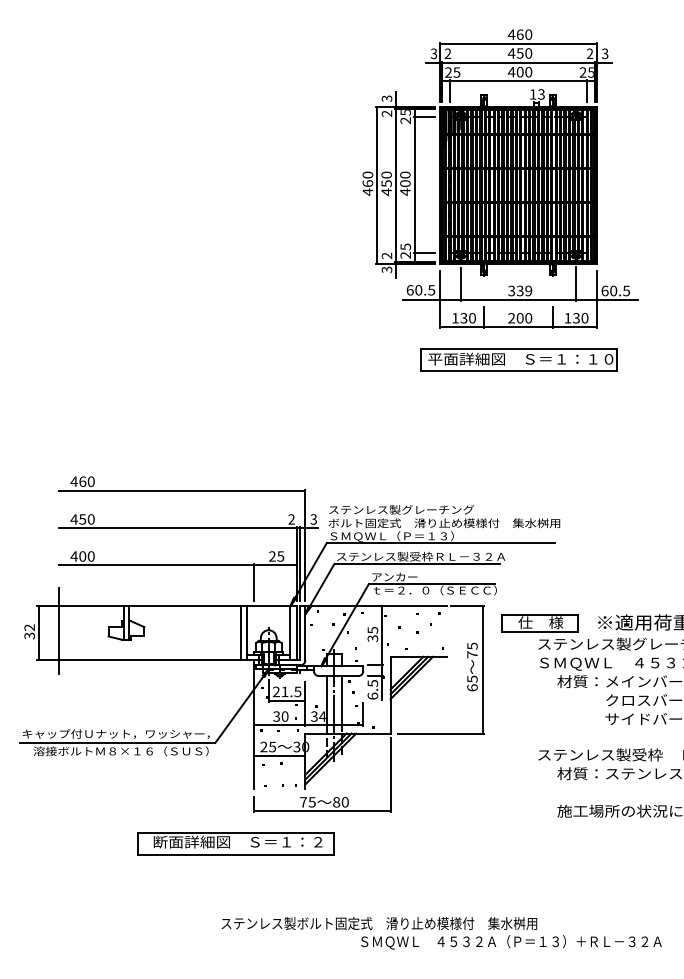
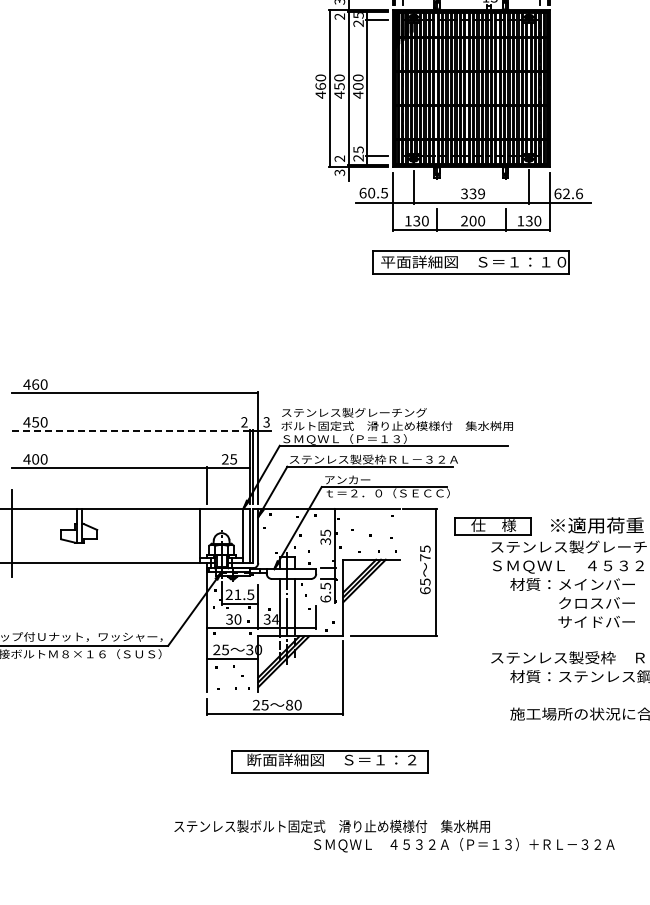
text: (620, 290) -> (573, 193), 60.5 -> 62.6
line: (177, 528) -> (130, 431), solid -> dashed
line: (240, 632) -> (193, 535), removed
text: (303, 802) -> (256, 705), 75 -> 25
part: (235, 843) -> (329, 761), moved

